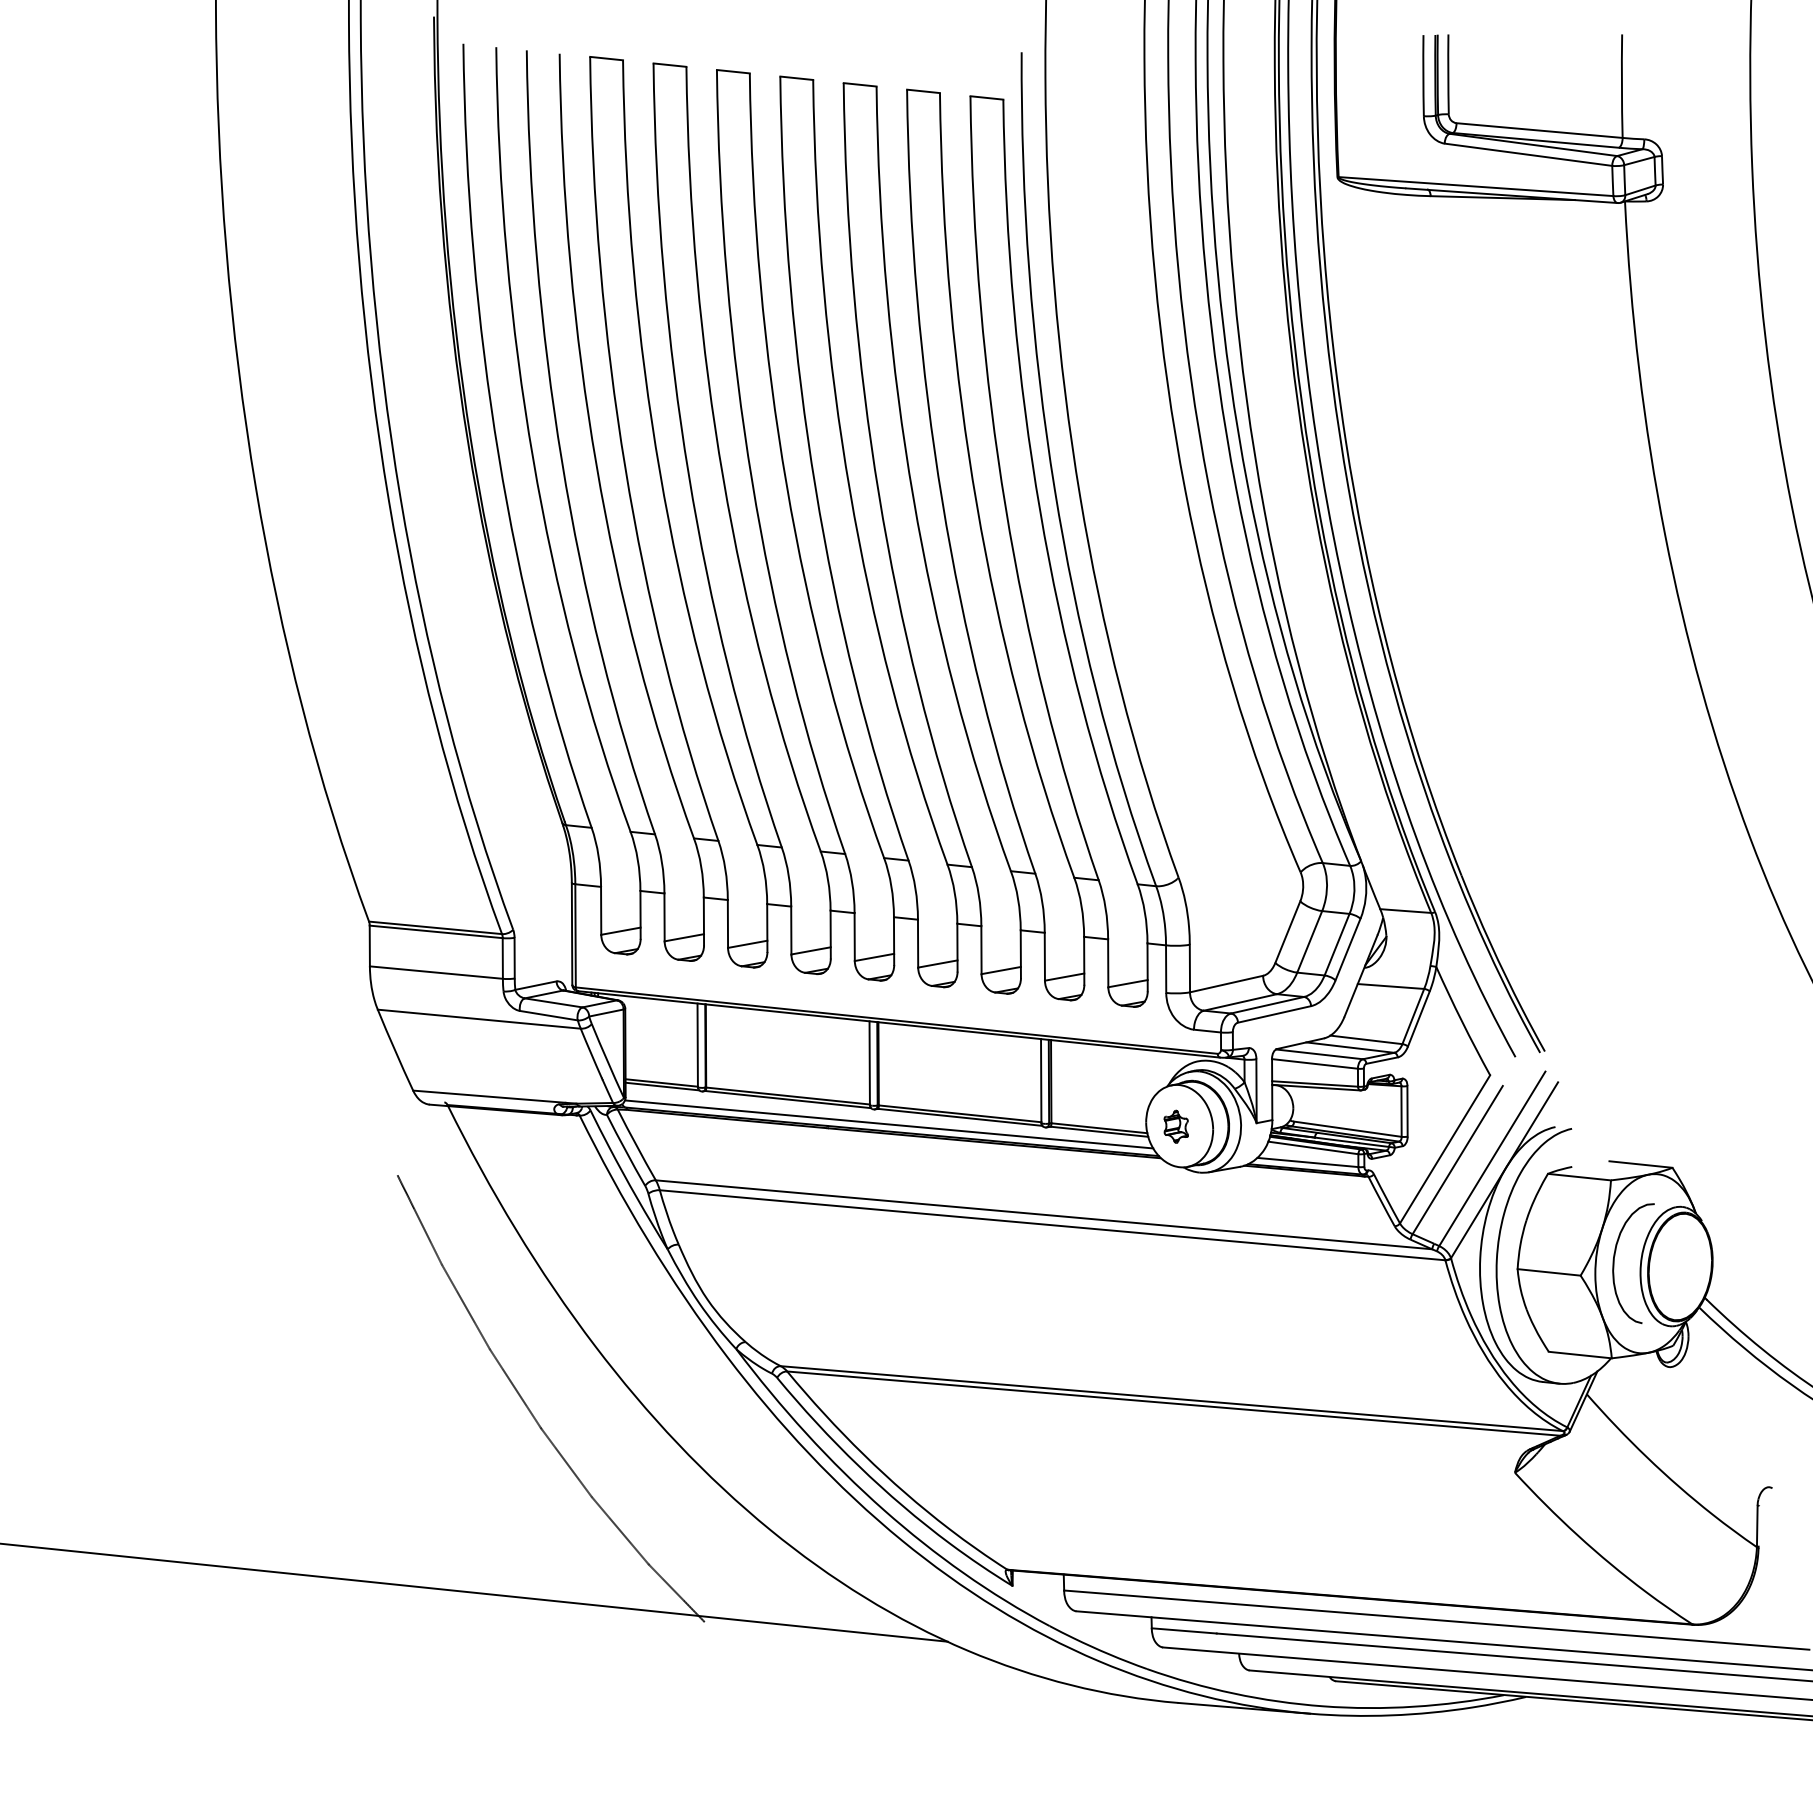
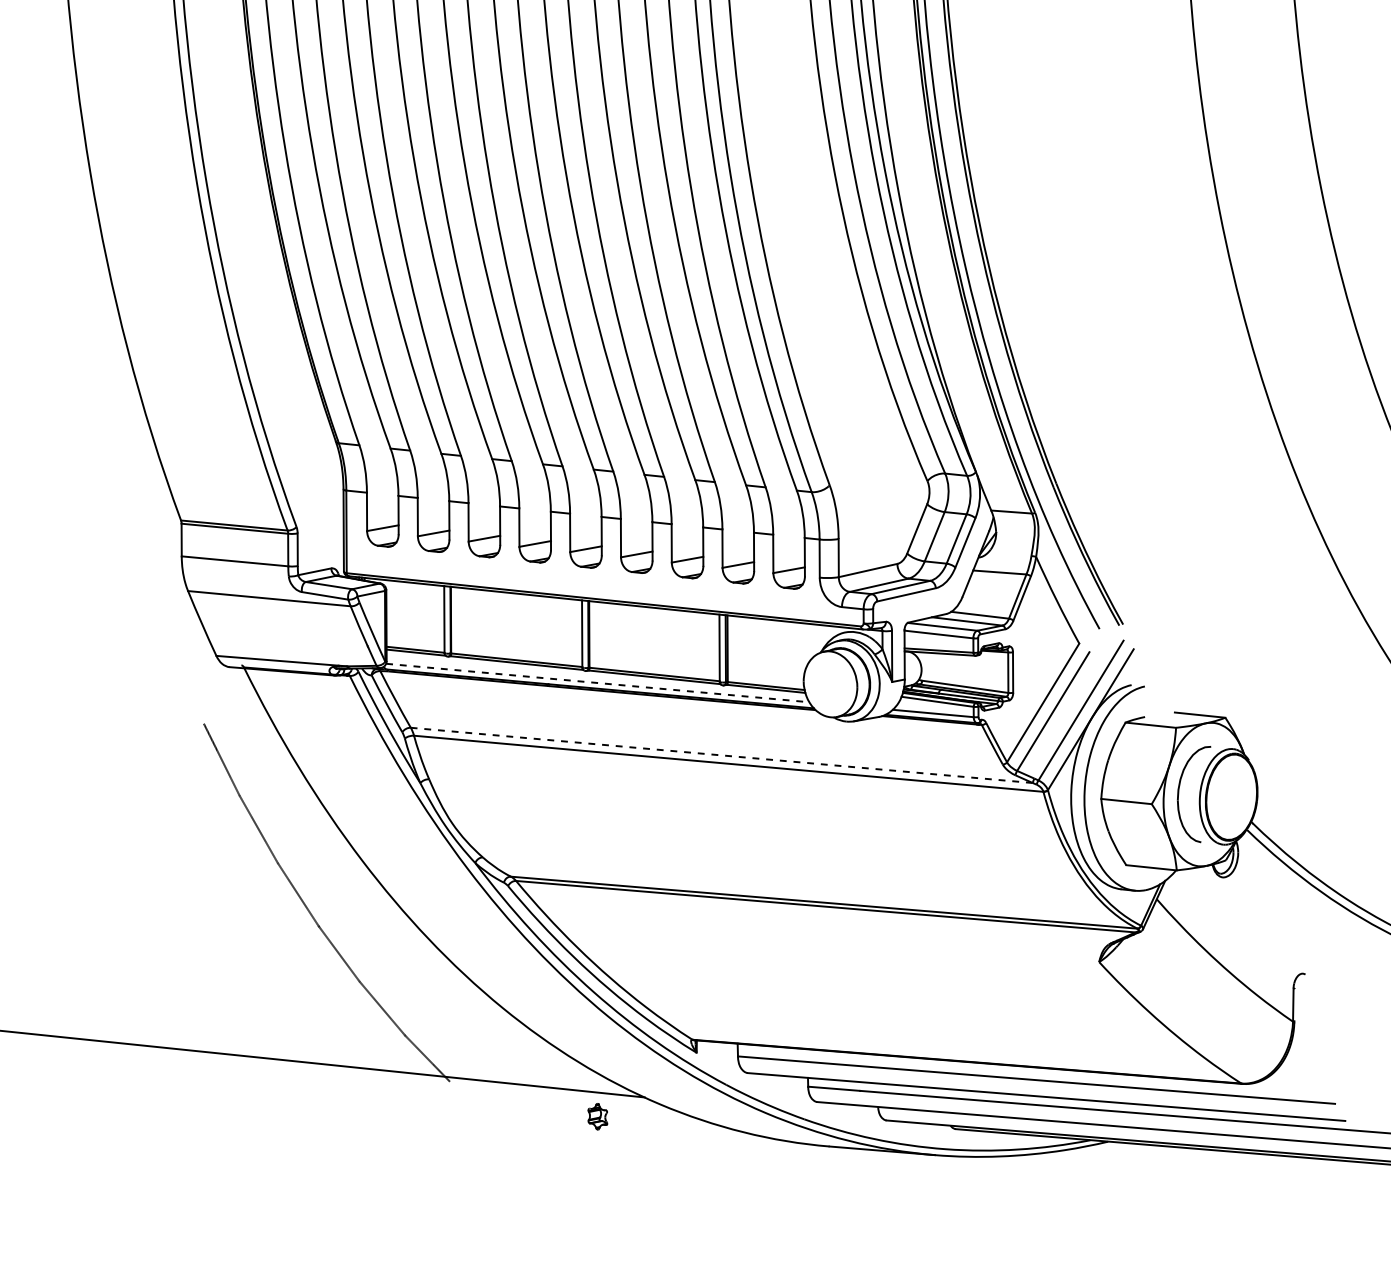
line: (889, 1124) -> (598, 683), solid -> dashed
part: (1175, 1126) -> (597, 1116), moved
line: (1043, 1214) -> (721, 755), solid -> dashed

